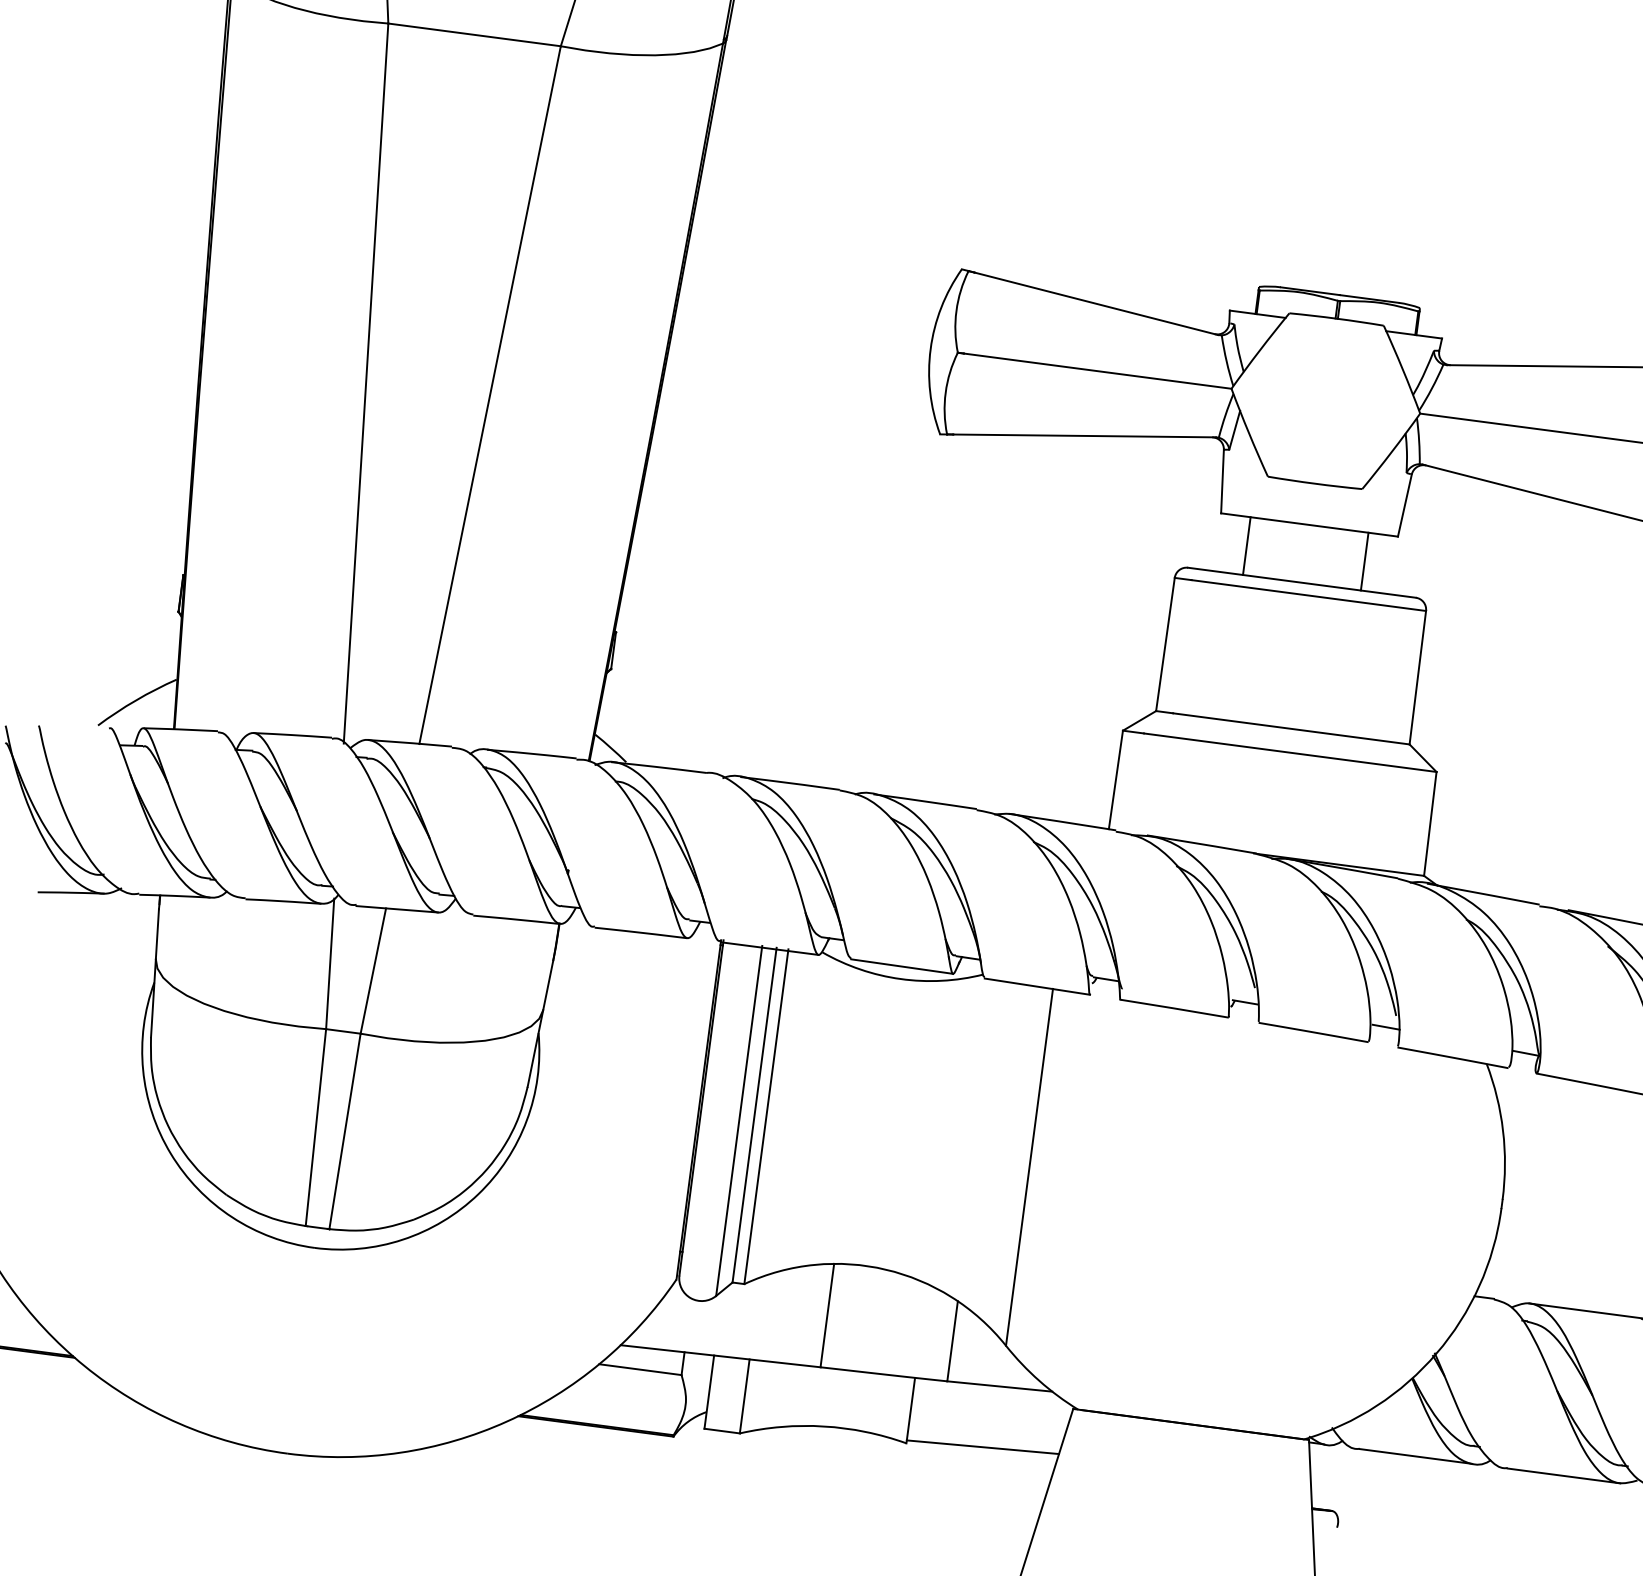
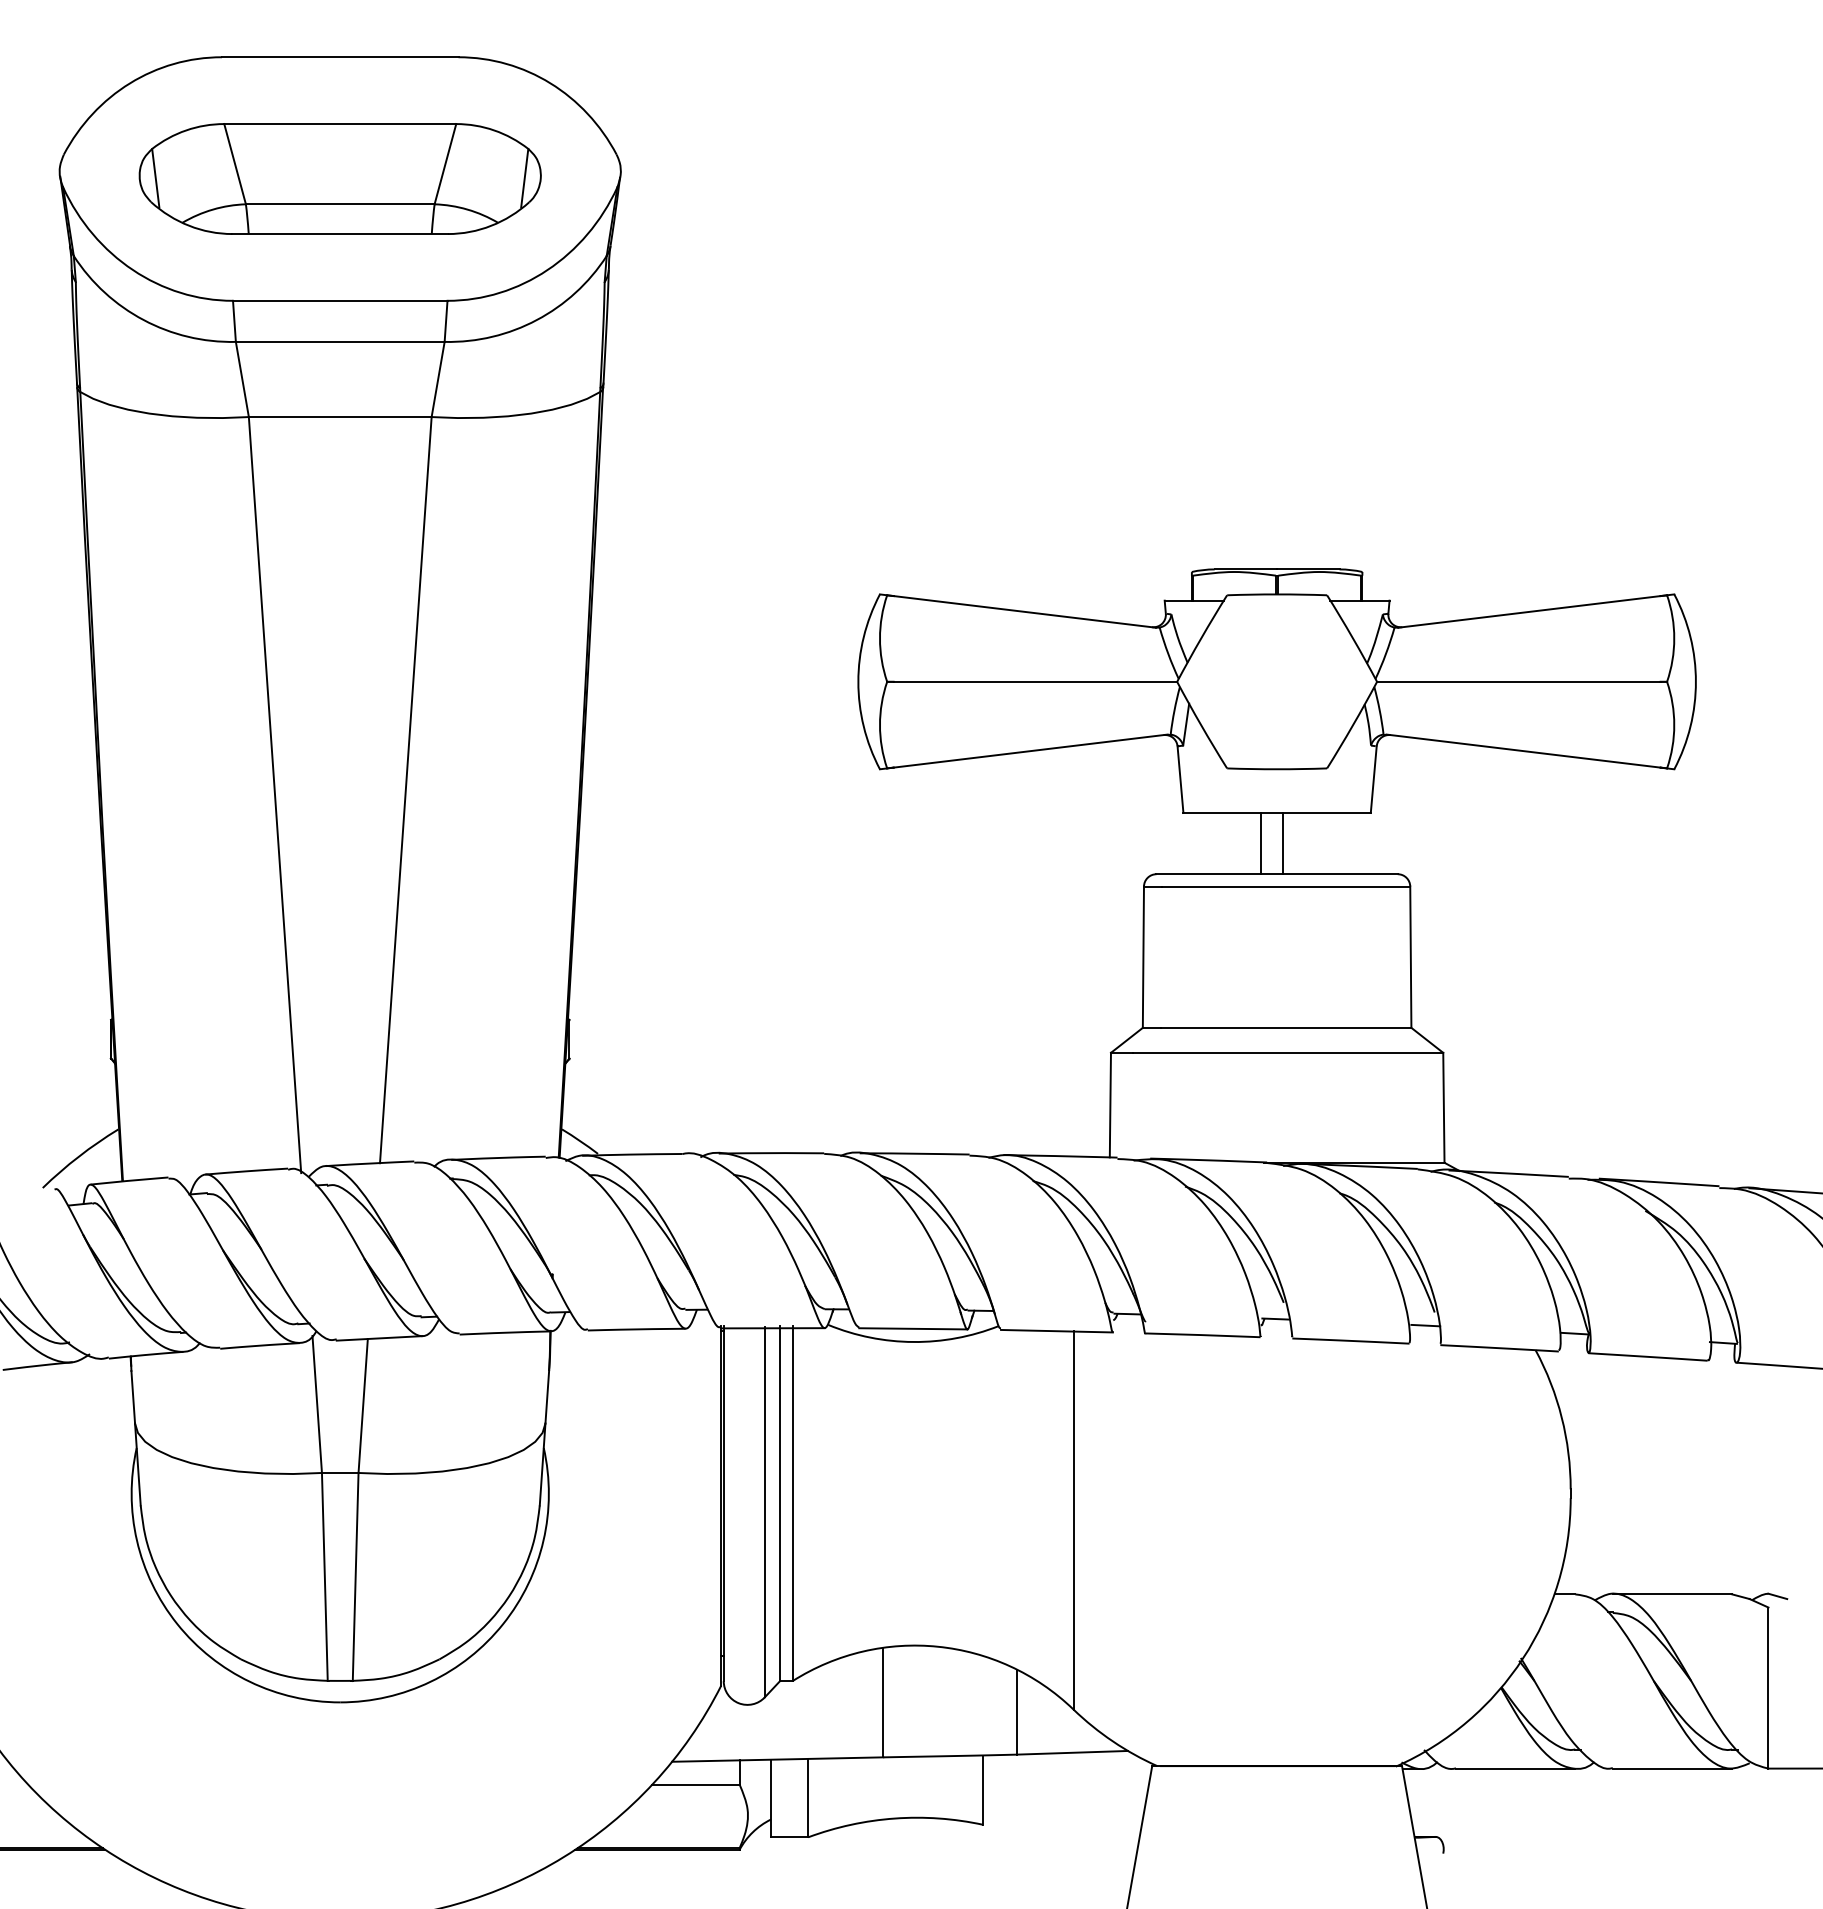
line: (1246, 545) -> (1282, 843), moved
line: (1364, 561) -> (1260, 843), moved
line: (983, 1447) -> (1063, 1818), removed

